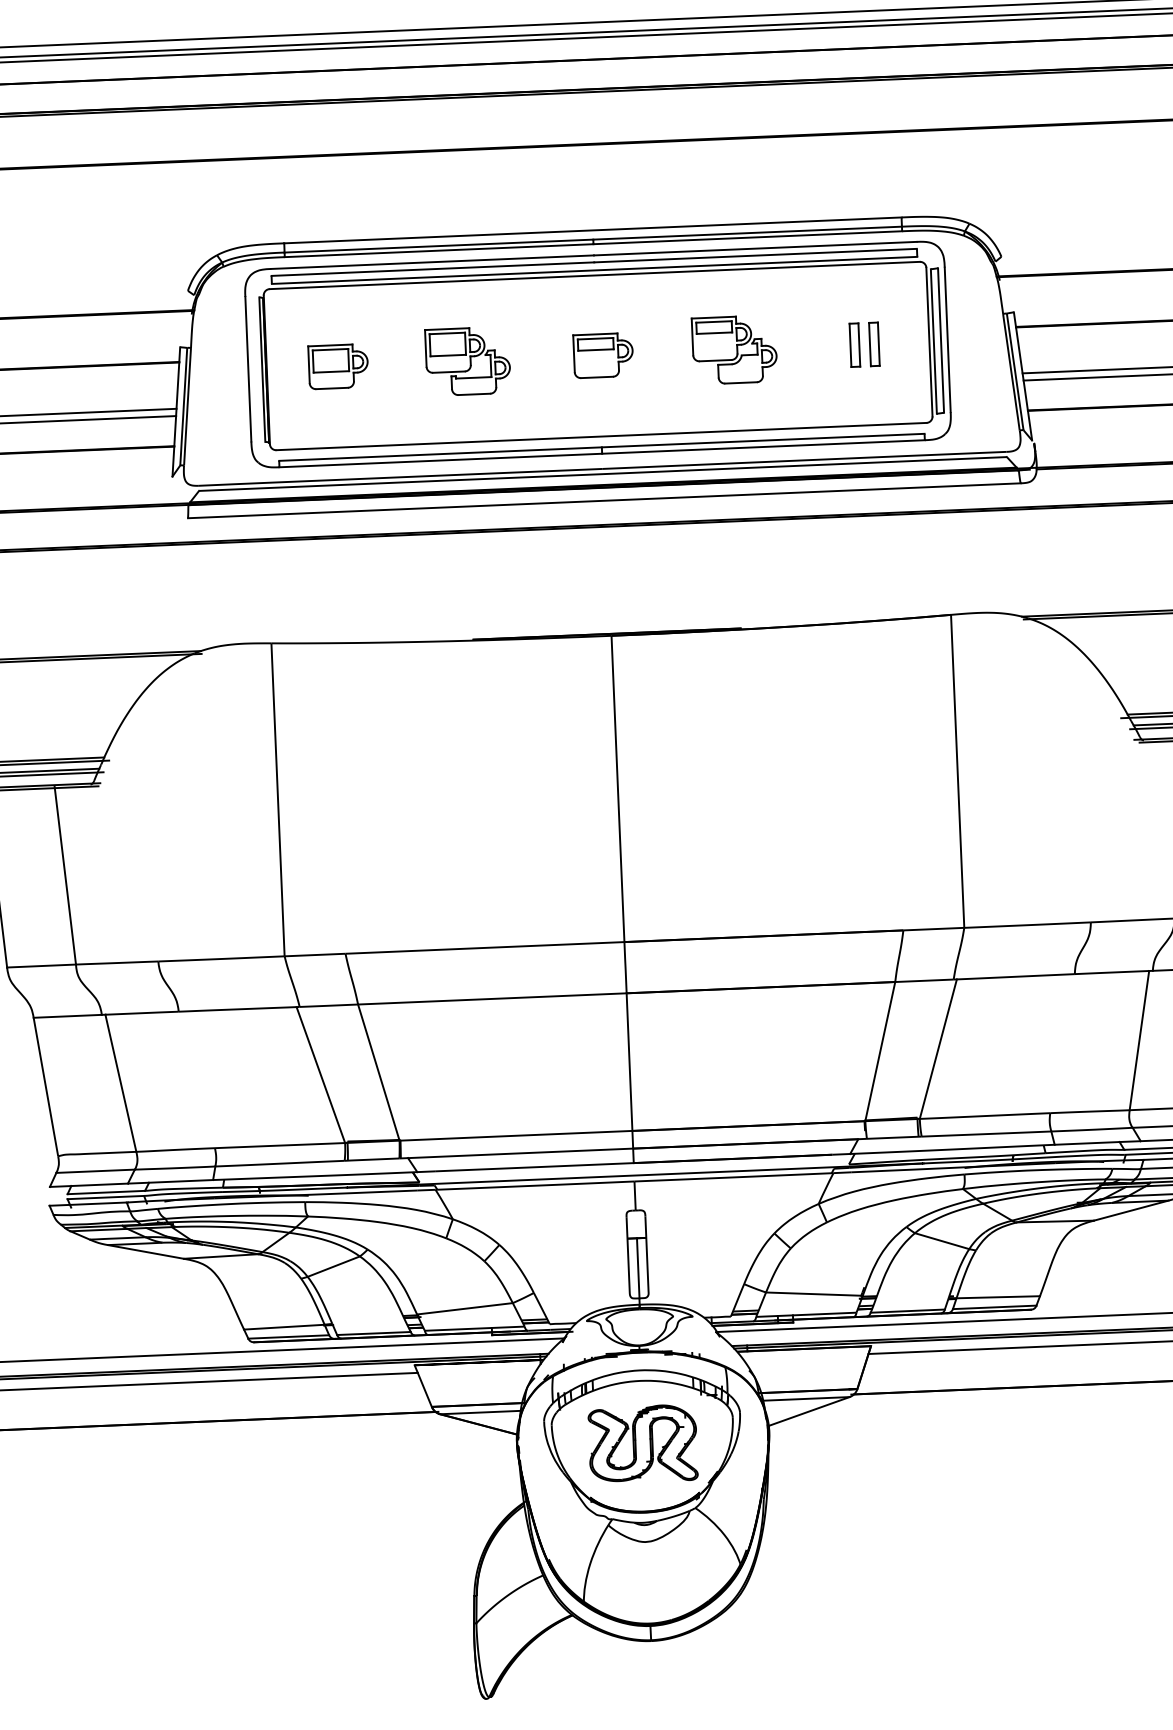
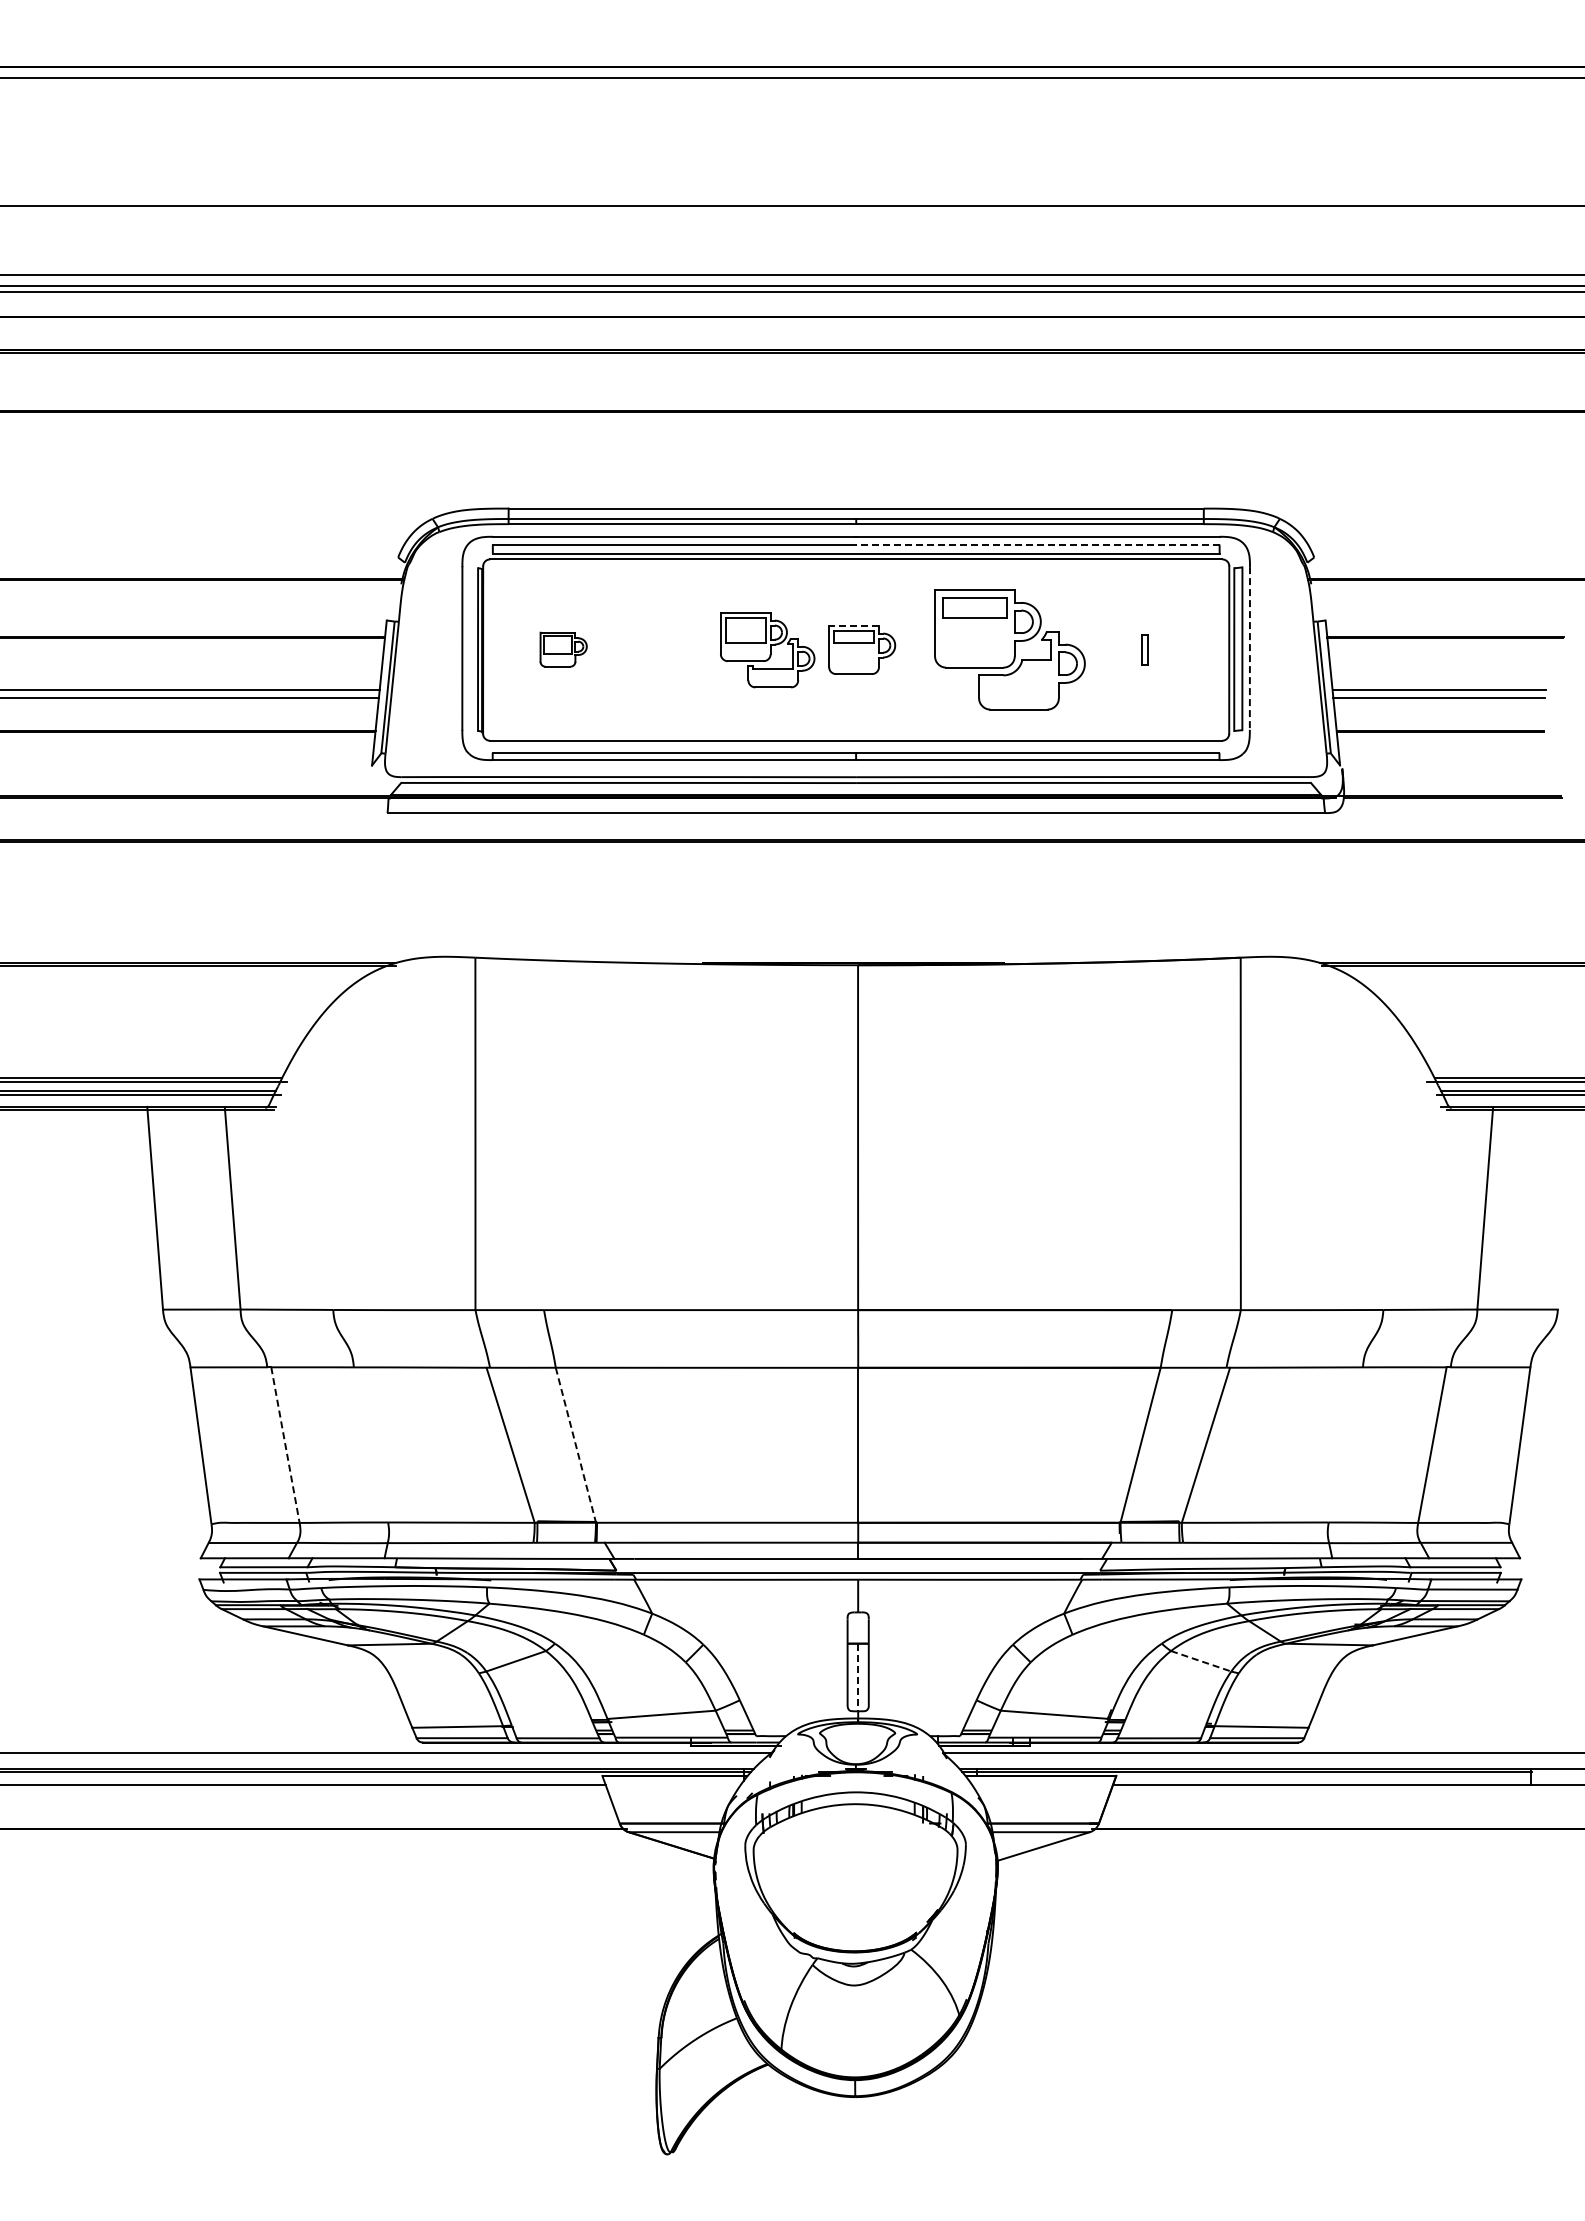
line: (755, 255) -> (1037, 544), solid -> dashed
line: (595, 334) -> (854, 625), solid -> dashed
line: (947, 339) -> (1249, 648), solid -> dashed
part: (873, 343) -> (1166, 649), removed
part: (854, 344) -> (1144, 649), size x0.6
part: (734, 349) -> (1009, 649), size x1.6
part: (467, 361) -> (767, 650), moved
part: (338, 366) -> (563, 649), size x0.7
line: (379, 1072) -> (576, 1445), solid -> dashed
line: (120, 1083) -> (285, 1445), solid -> dashed
line: (942, 1241) -> (1201, 1661), solid -> dashed
line: (638, 1268) -> (858, 1677), solid -> dashed
part: (643, 1443) -> (855, 1874), removed

